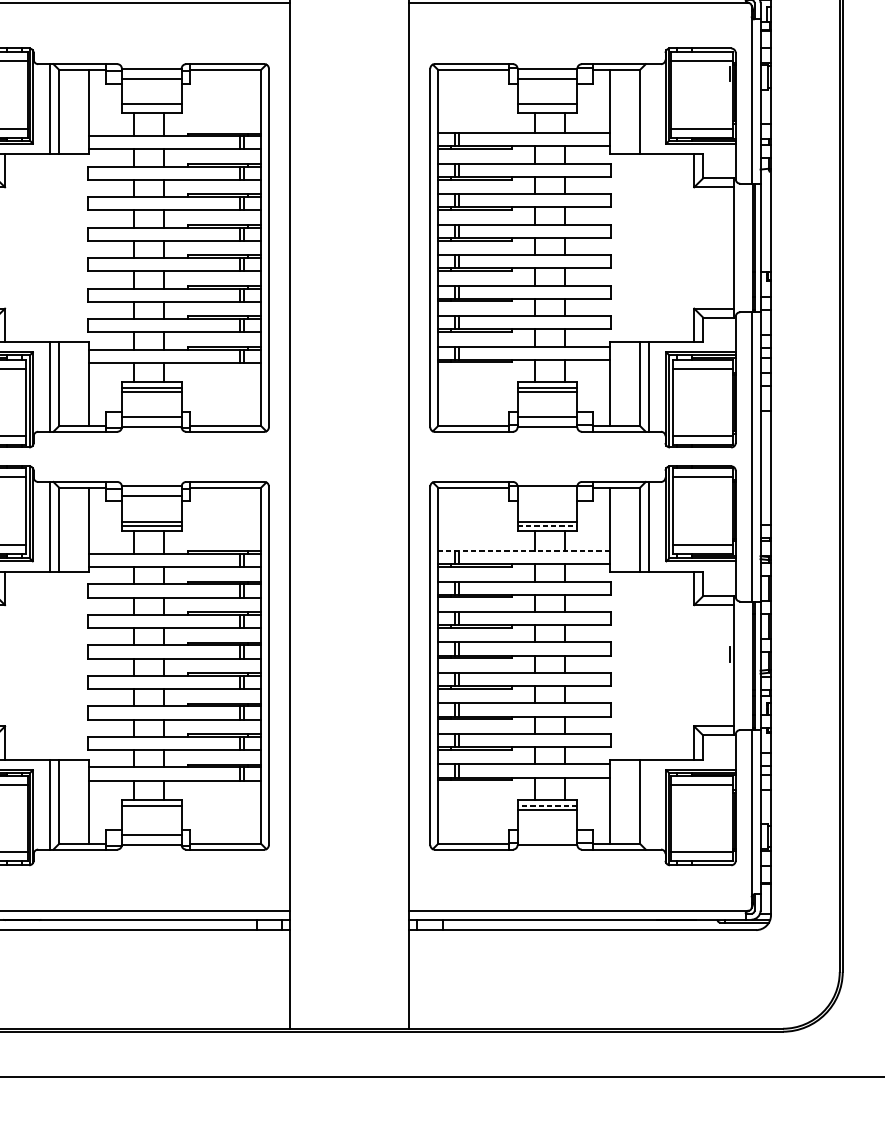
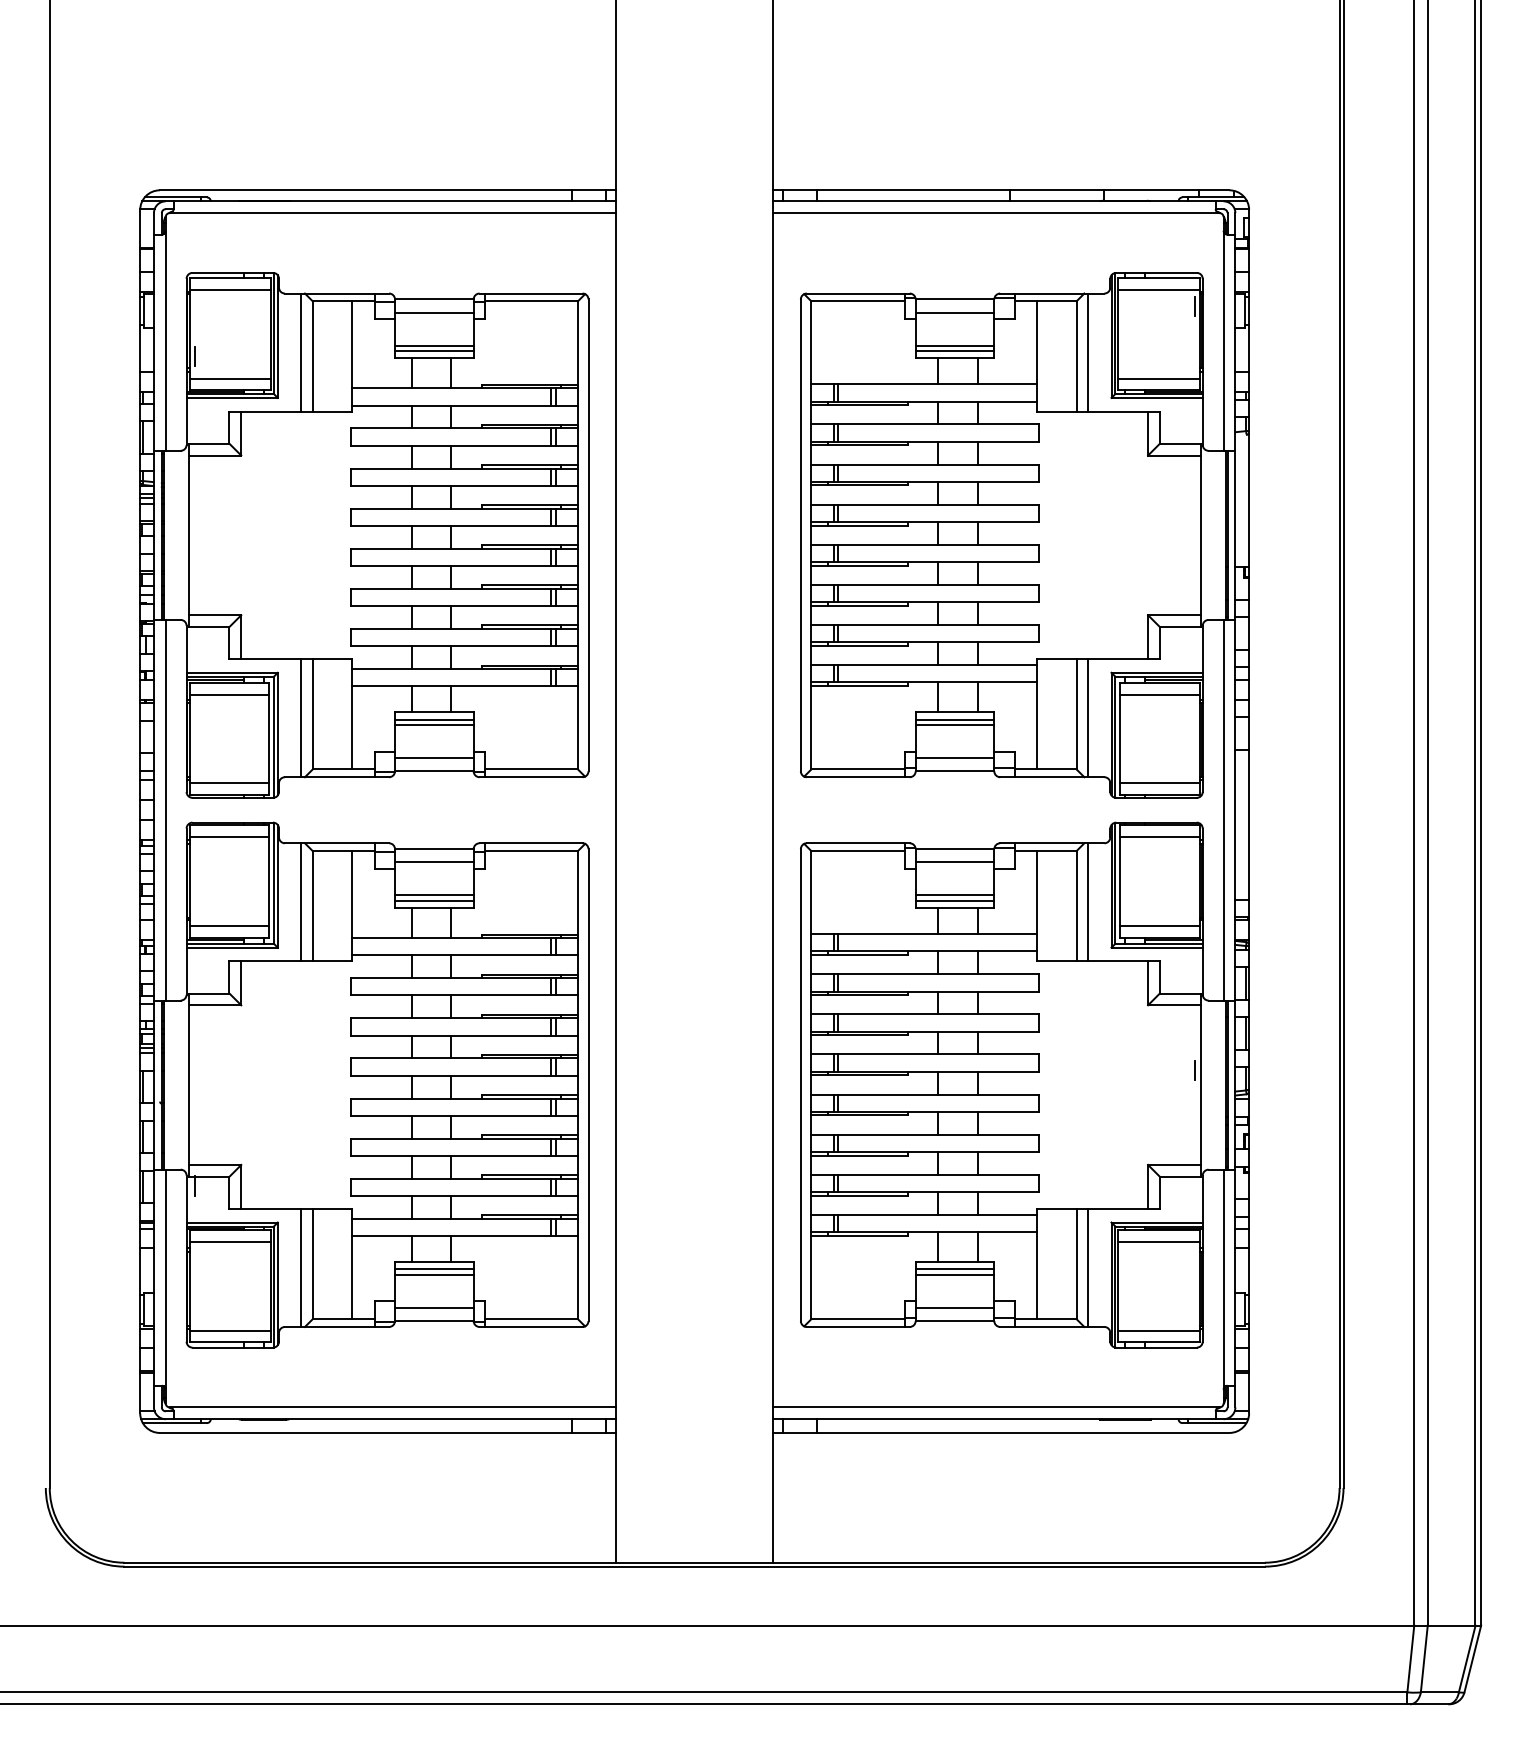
line: (151, 108) -> (434, 351), added
line: (547, 108) -> (954, 351), added
line: (648, 108) -> (1088, 352), added
line: (547, 496) -> (954, 862), added
line: (547, 526) -> (955, 901), dashed -> solid
line: (524, 551) -> (924, 934), dashed -> solid
line: (648, 804) -> (1088, 1267), added
line: (547, 805) -> (954, 1269), dashed -> solid
line: (151, 809) -> (434, 1274), added
line: (547, 835) -> (954, 1308), added

